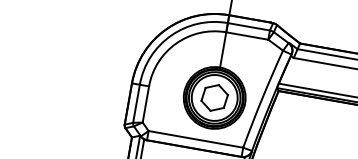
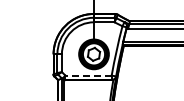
line: (195, 139) -> (88, 75), solid -> dashed

